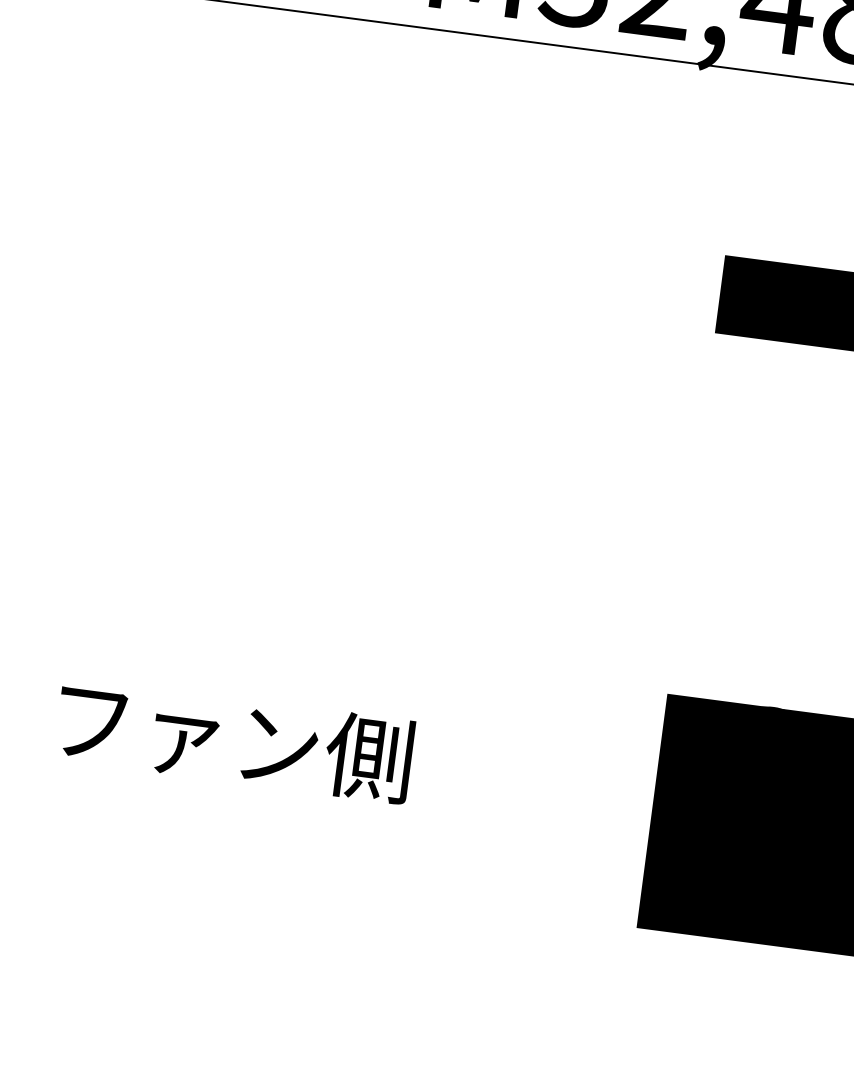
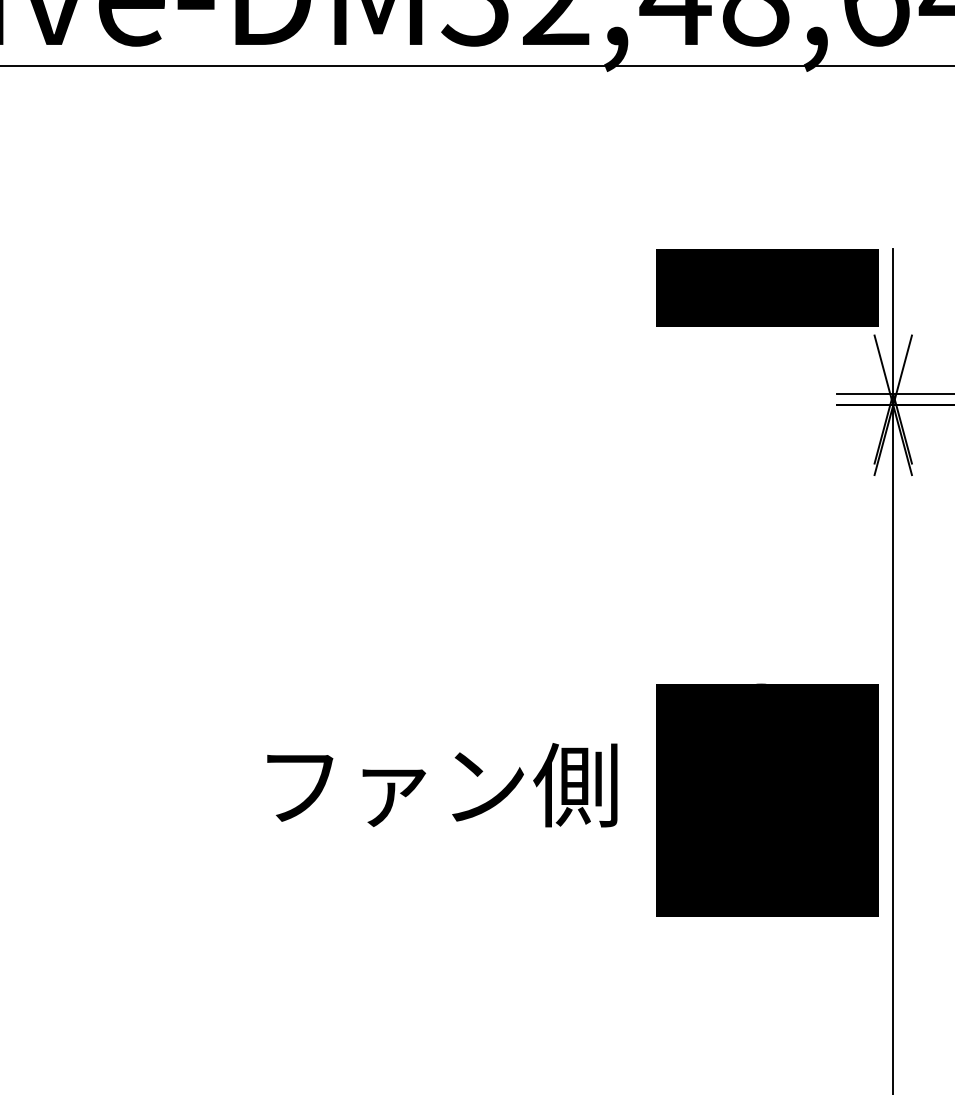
text: (234, 740) -> (442, 785), moved

